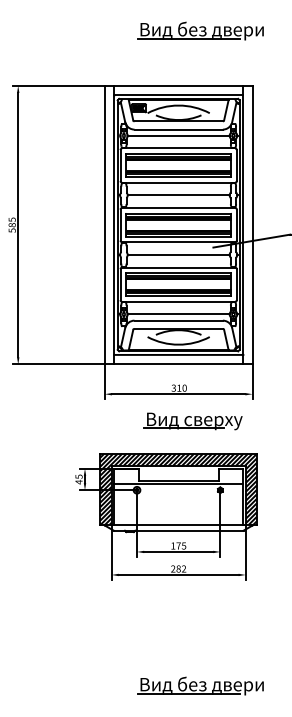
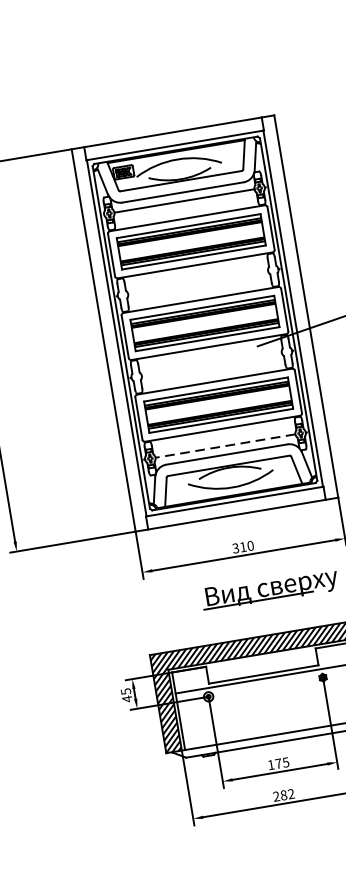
part: (200, 30) -> (190, 51), removed
line: (178, 195) -> (197, 282), removed
line: (178, 254) -> (211, 363), removed
line: (178, 314) -> (225, 446), solid -> dashed

